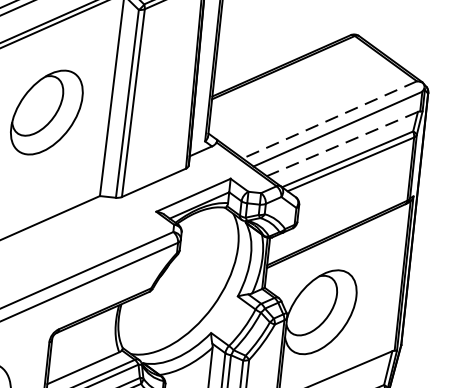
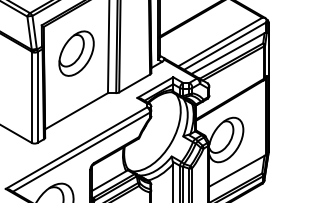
line: (330, 120) -> (220, 42), dashed -> solid
line: (343, 143) -> (228, 53), dashed -> solid

